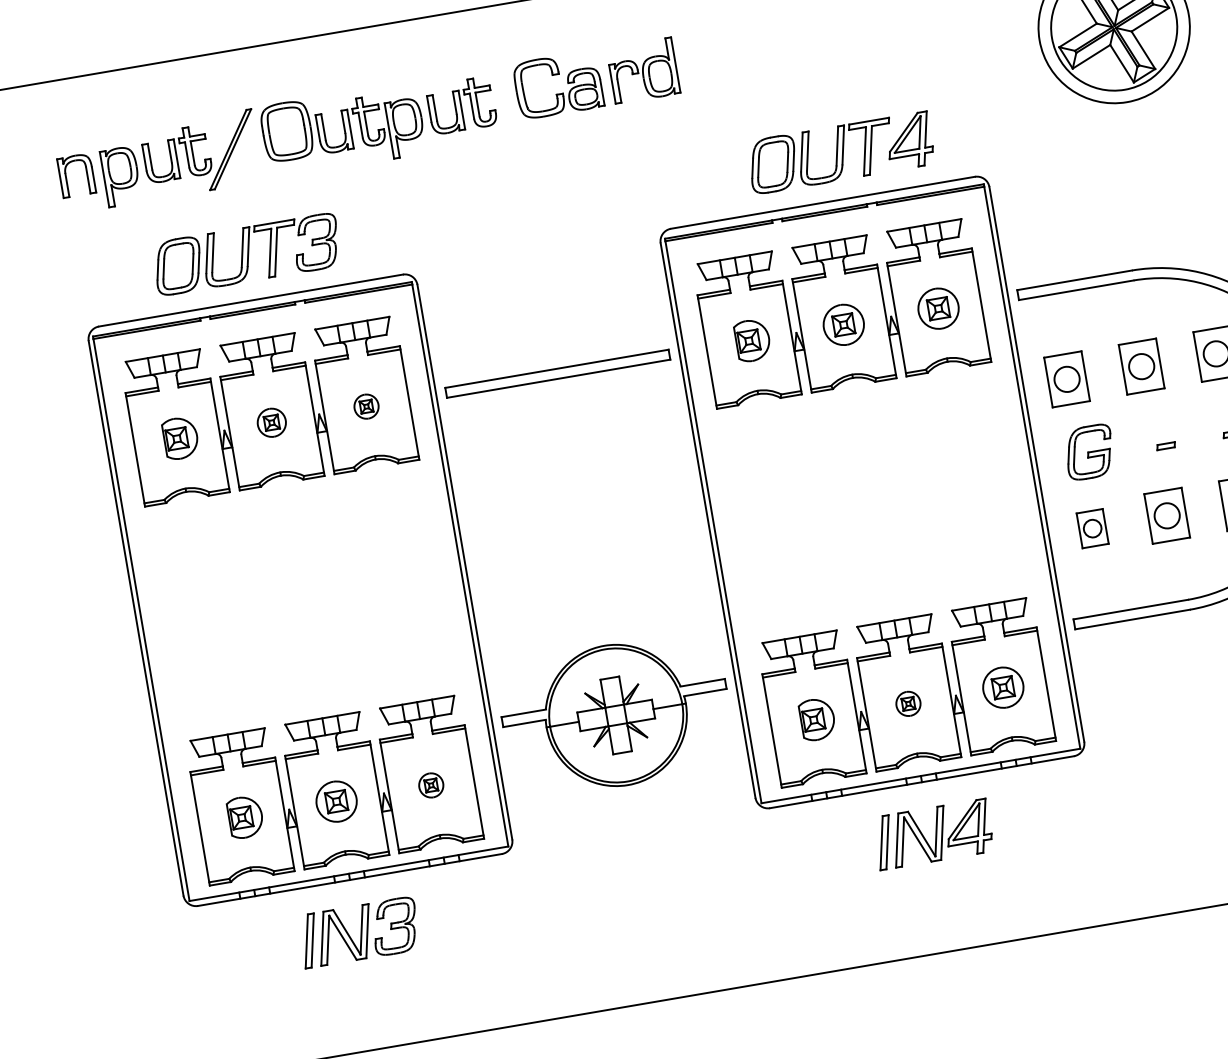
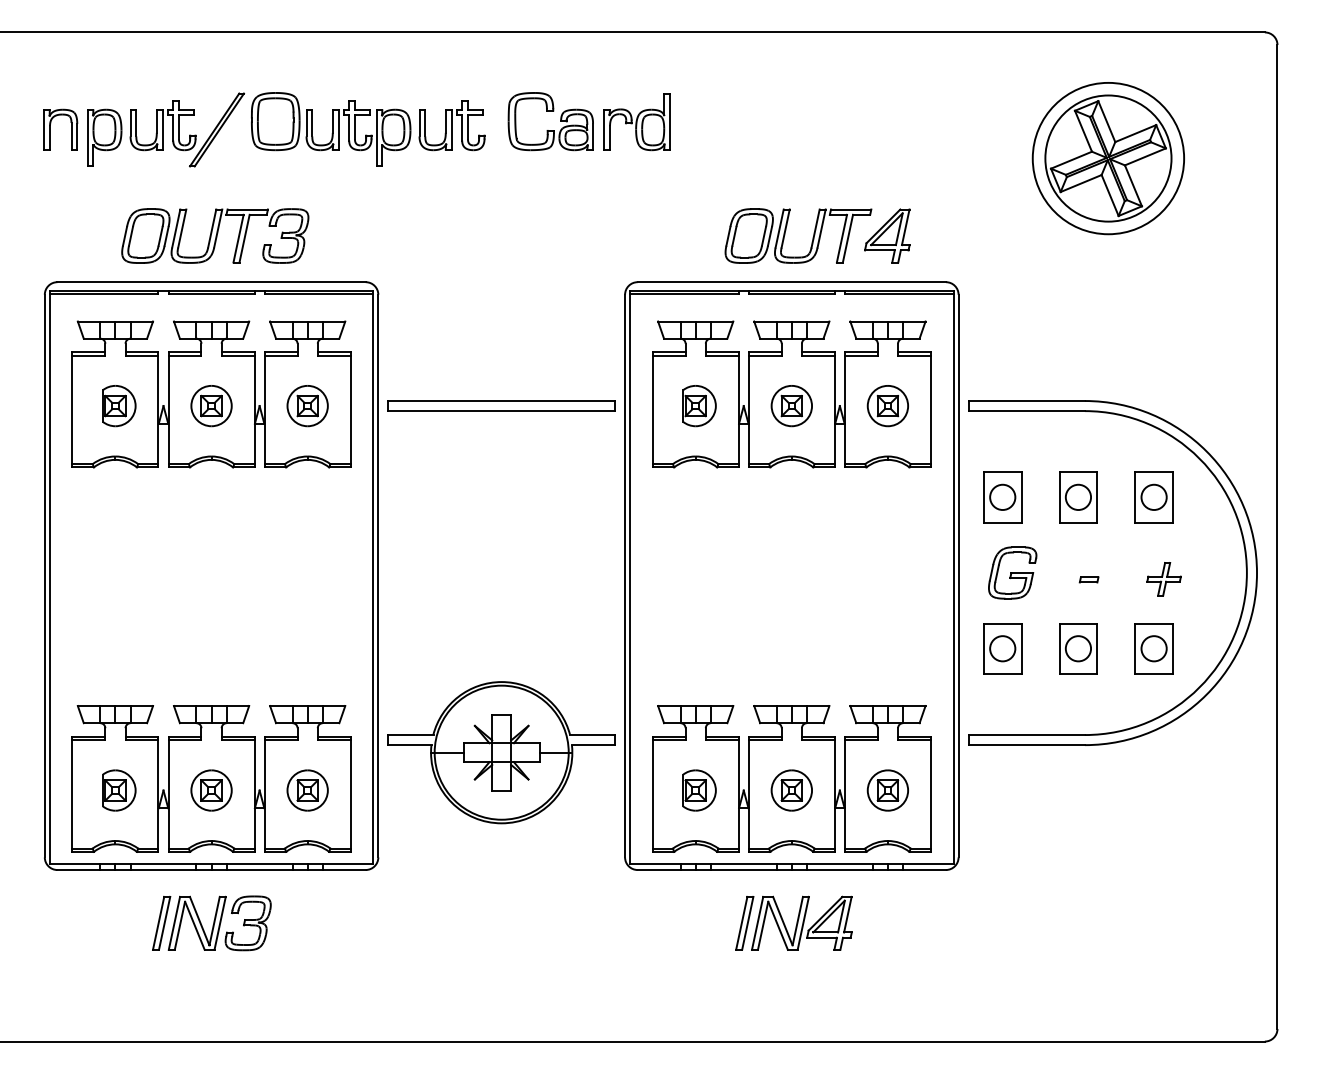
part: (366, 406) -> (307, 406), size x1.67
part: (271, 423) -> (211, 406), size x1.43
part: (1092, 528) -> (1002, 648), size x1.43
part: (908, 703) -> (791, 790), size x1.67
part: (431, 785) -> (307, 790), size x1.67

